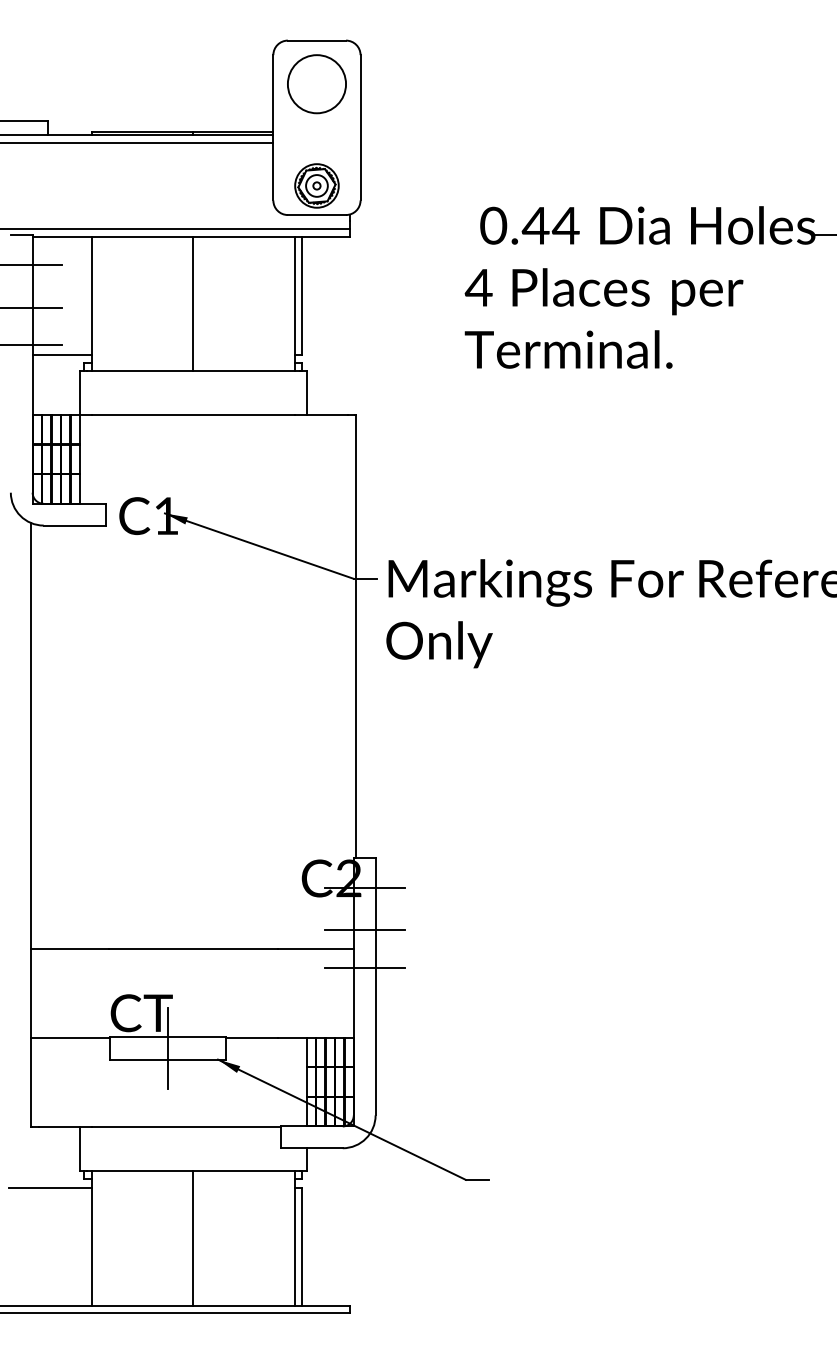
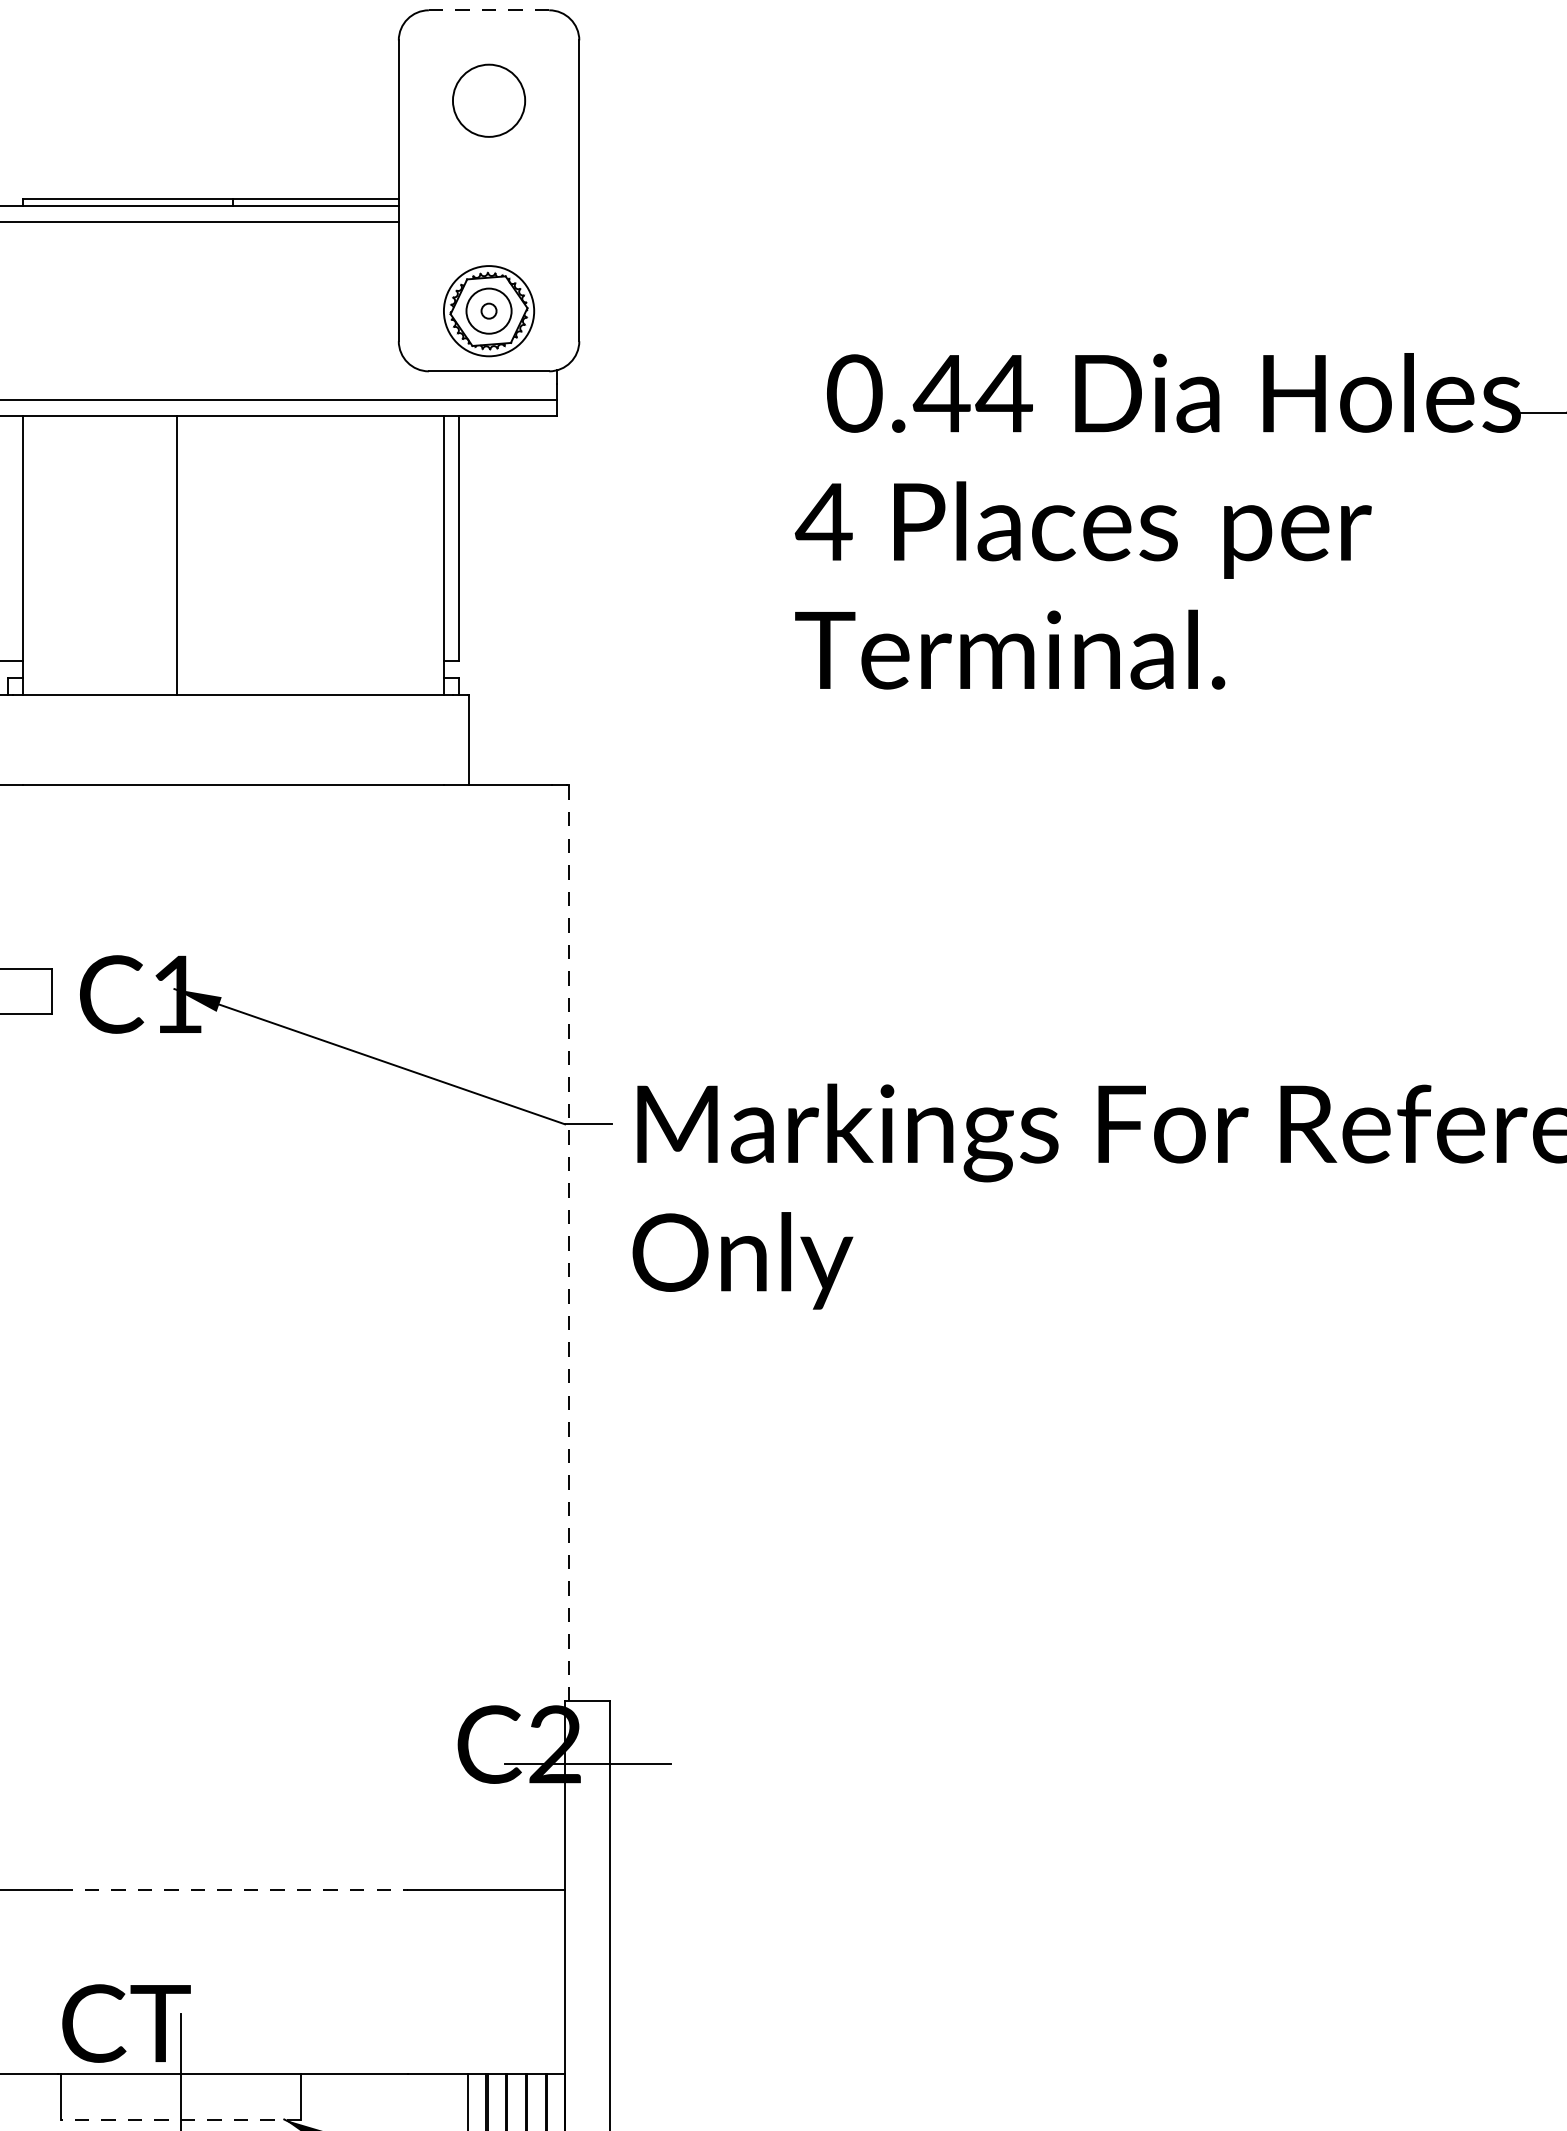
line: (317, 40) -> (490, 10), solid -> dashed
circle: (316, 84) -> (488, 101), size x0.6
line: (193, 303) -> (177, 554), moved
line: (355, 636) -> (568, 1243), solid -> dashed
line: (364, 930) -> (587, 1852), removed
line: (193, 948) -> (233, 1889), solid -> dashed
line: (364, 968) -> (587, 1930), removed
line: (167, 1059) -> (179, 2119), solid -> dashed

